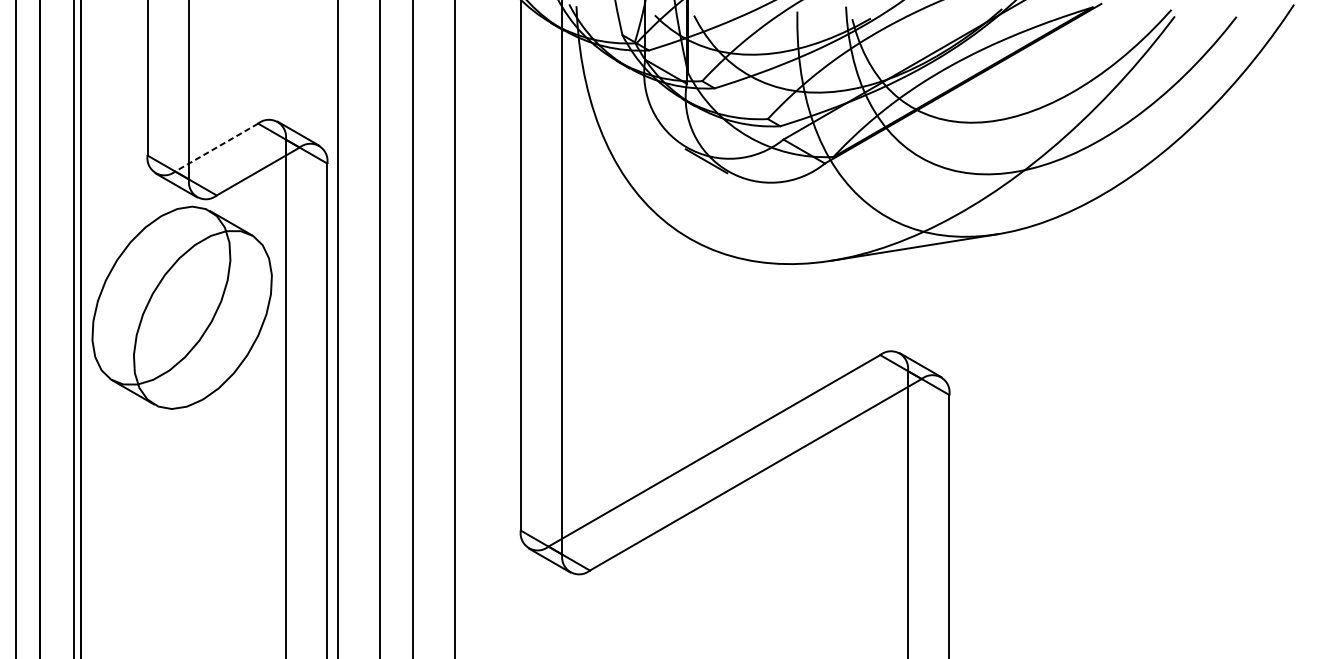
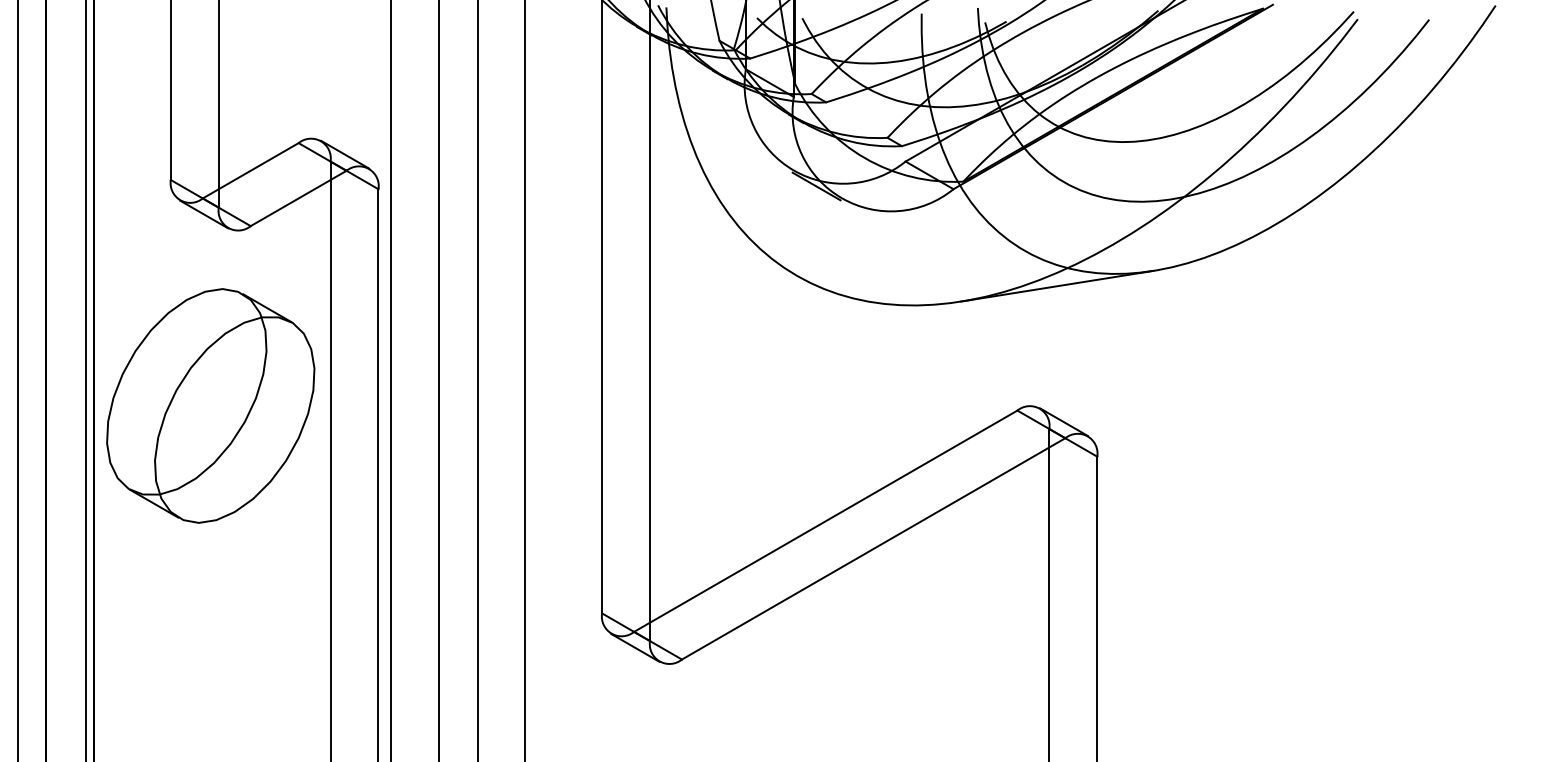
line: (216, 148) -> (250, 171), dashed -> solid
part: (181, 307) -> (210, 405), moved

